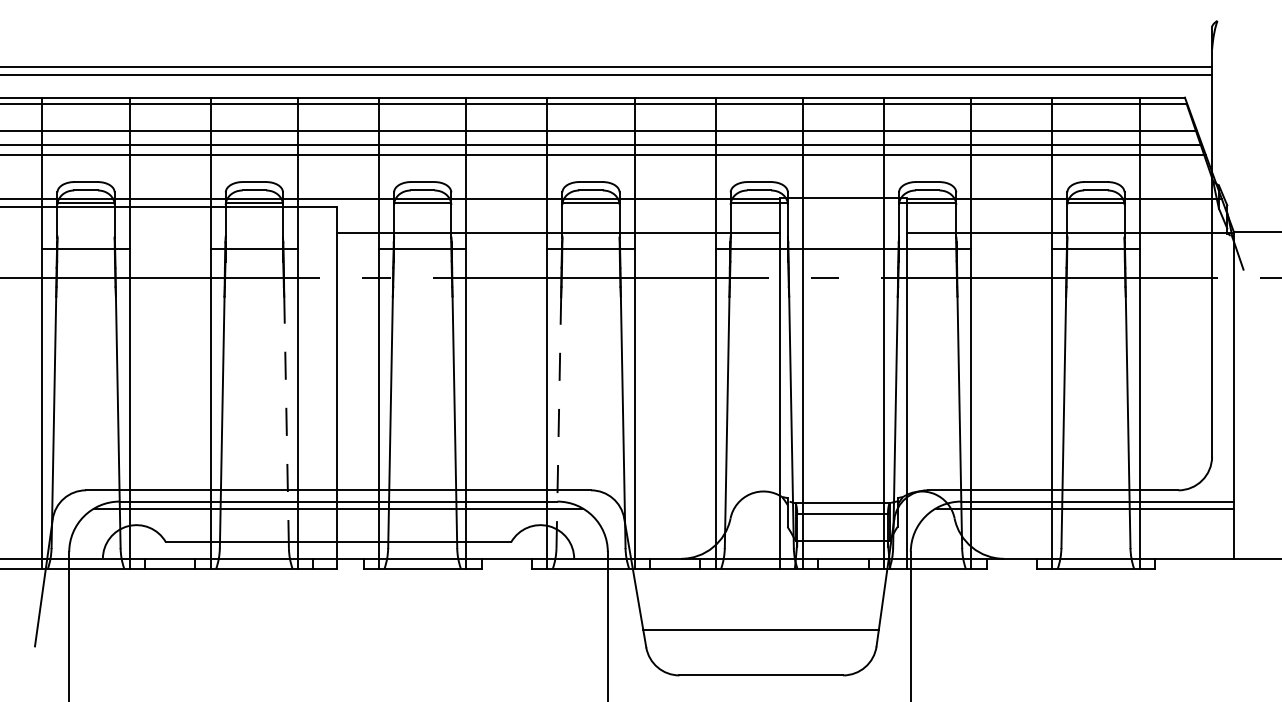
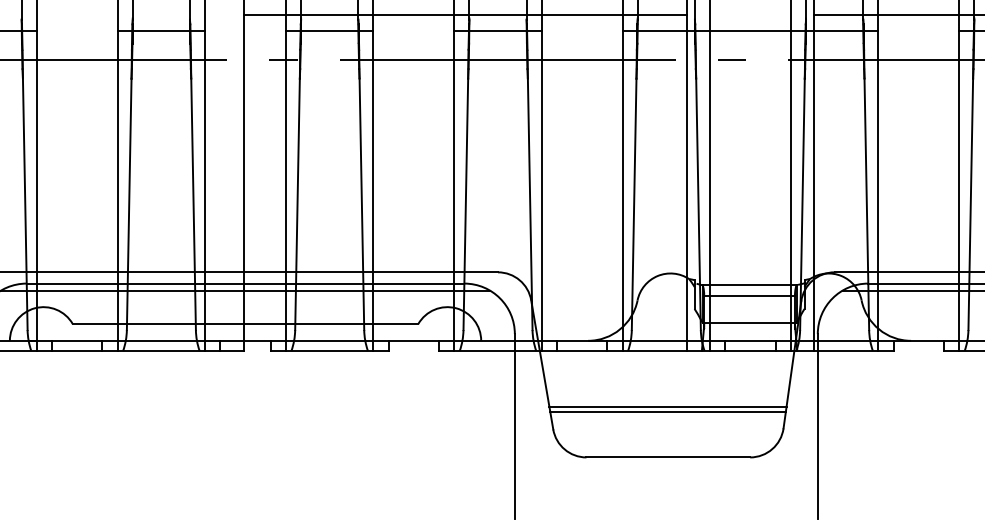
line: (286, 422) -> (193, 204), dashed -> solid
line: (558, 422) -> (465, 204), dashed -> solid
line: (760, 625) -> (667, 407), added

